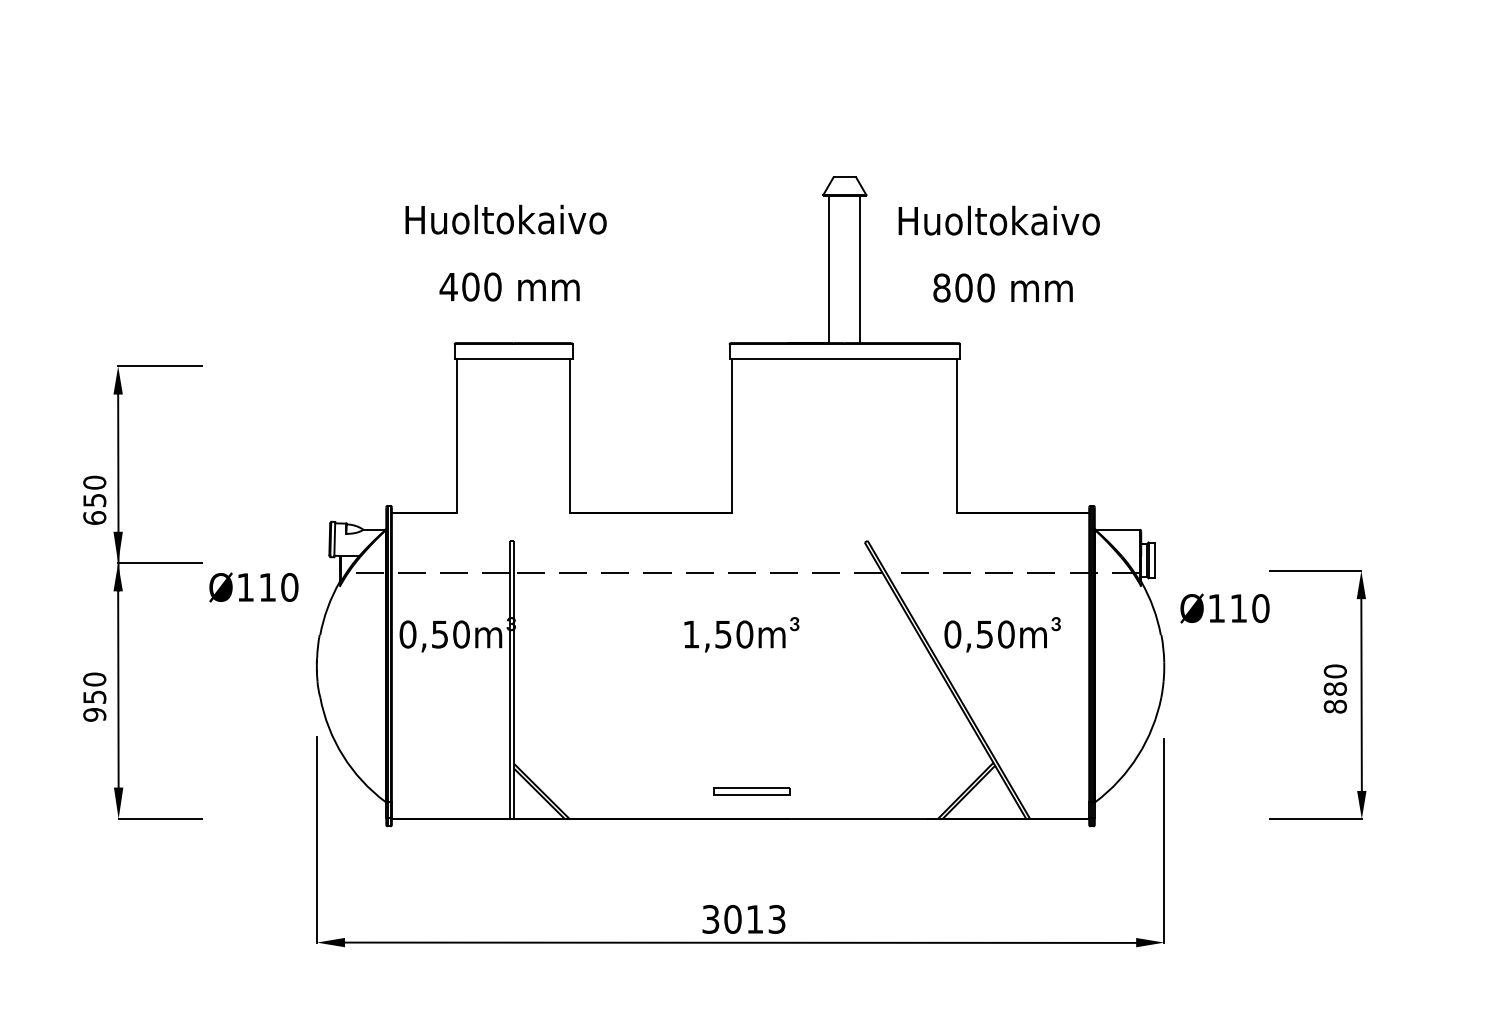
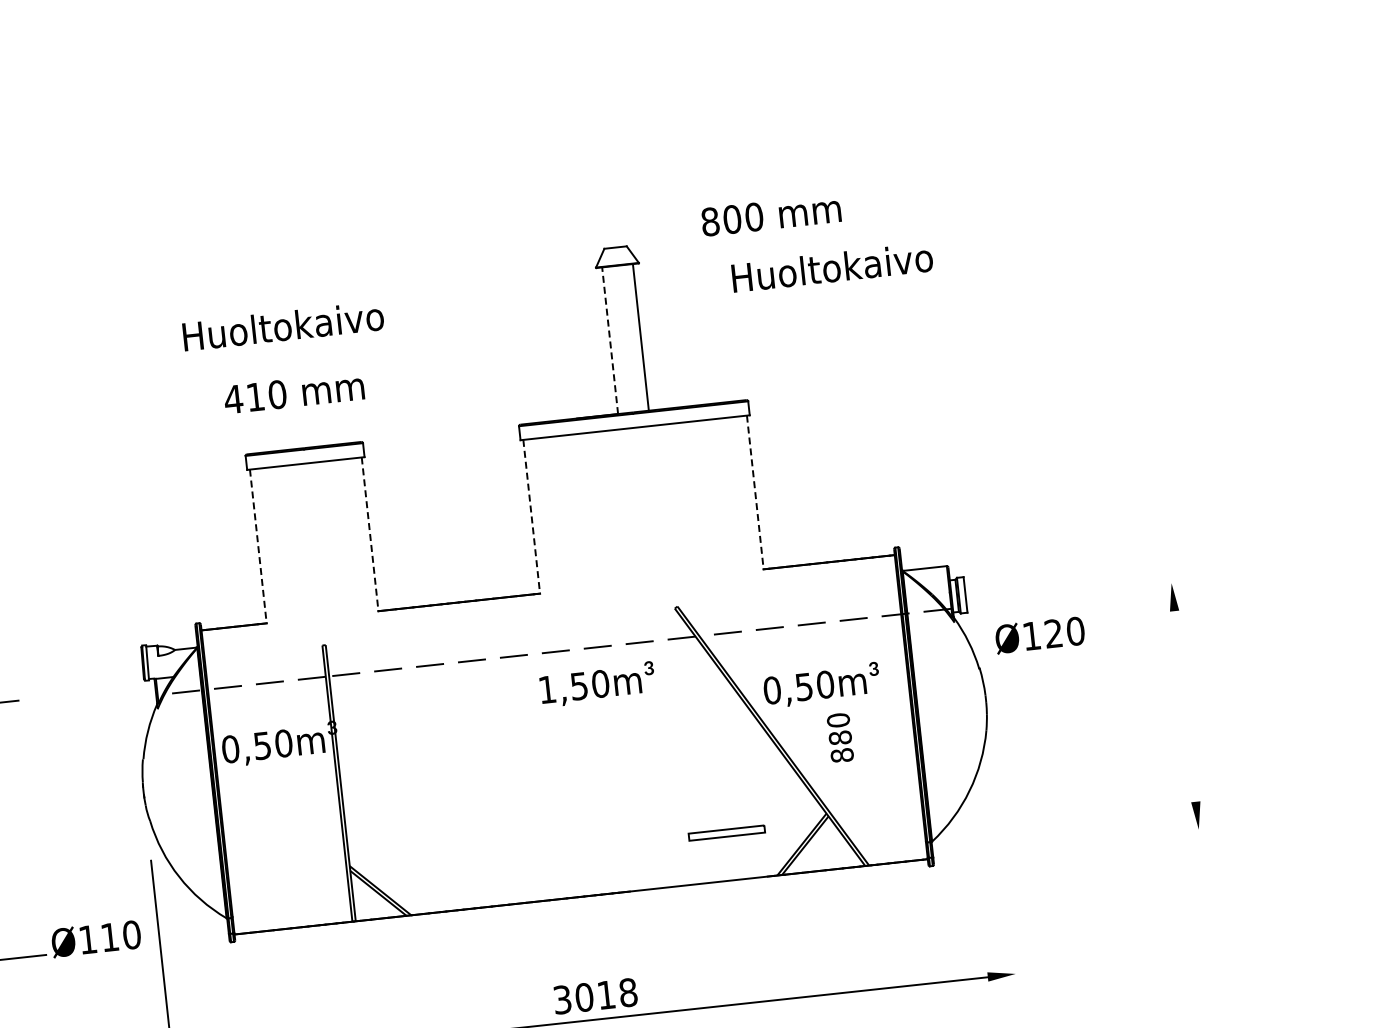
text: (998, 220) -> (831, 267), moved
line: (829, 269) -> (610, 340), solid -> dashed
text: (470, 286) -> (255, 396), 400 -> 410
text: (1002, 287) -> (770, 214), moved
line: (457, 436) -> (258, 547), solid -> dashed
line: (569, 436) -> (369, 535), solid -> dashed
line: (732, 436) -> (531, 517), solid -> dashed
line: (957, 436) -> (755, 493), solid -> dashed
line: (1315, 571) -> (1126, 588), removed
text: (253, 587) -> (95, 938), moved
text: (1238, 608) -> (1053, 633), Ø110 -> Ø120
text: (741, 634) -> (597, 684), moved
text: (1334, 688) -> (839, 737), moved
line: (1361, 694) -> (1185, 705), removed
part: (751, 791) -> (726, 833), moved
line: (1315, 819) -> (1152, 835), removed
line: (1164, 840) -> (1004, 872), removed
text: (776, 919) -> (627, 992), 3013 -> 3018

